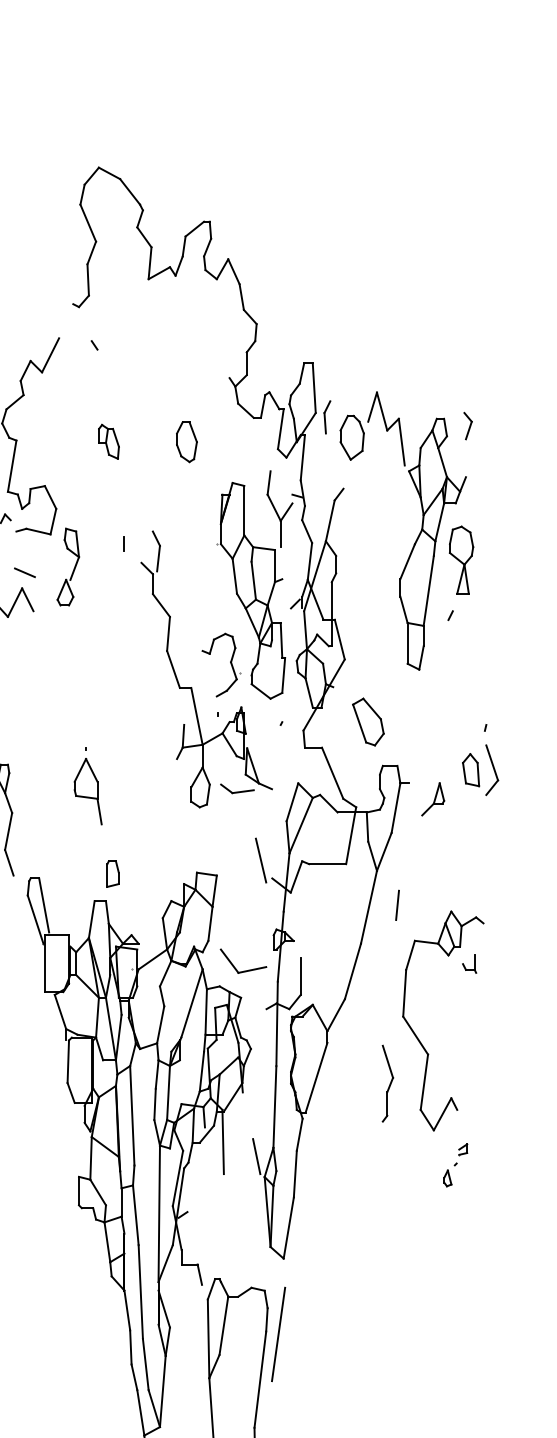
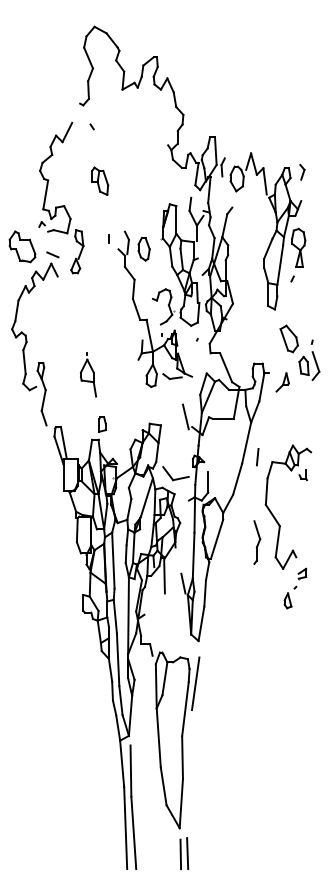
part: (109, 440) -> (100, 180), size x1.43
part: (185, 442) -> (143, 249), moved
part: (367, 721) -> (288, 338), moved
line: (397, 905) -> (257, 457), moved
part: (455, 1165) -> (295, 588), size x1.67

